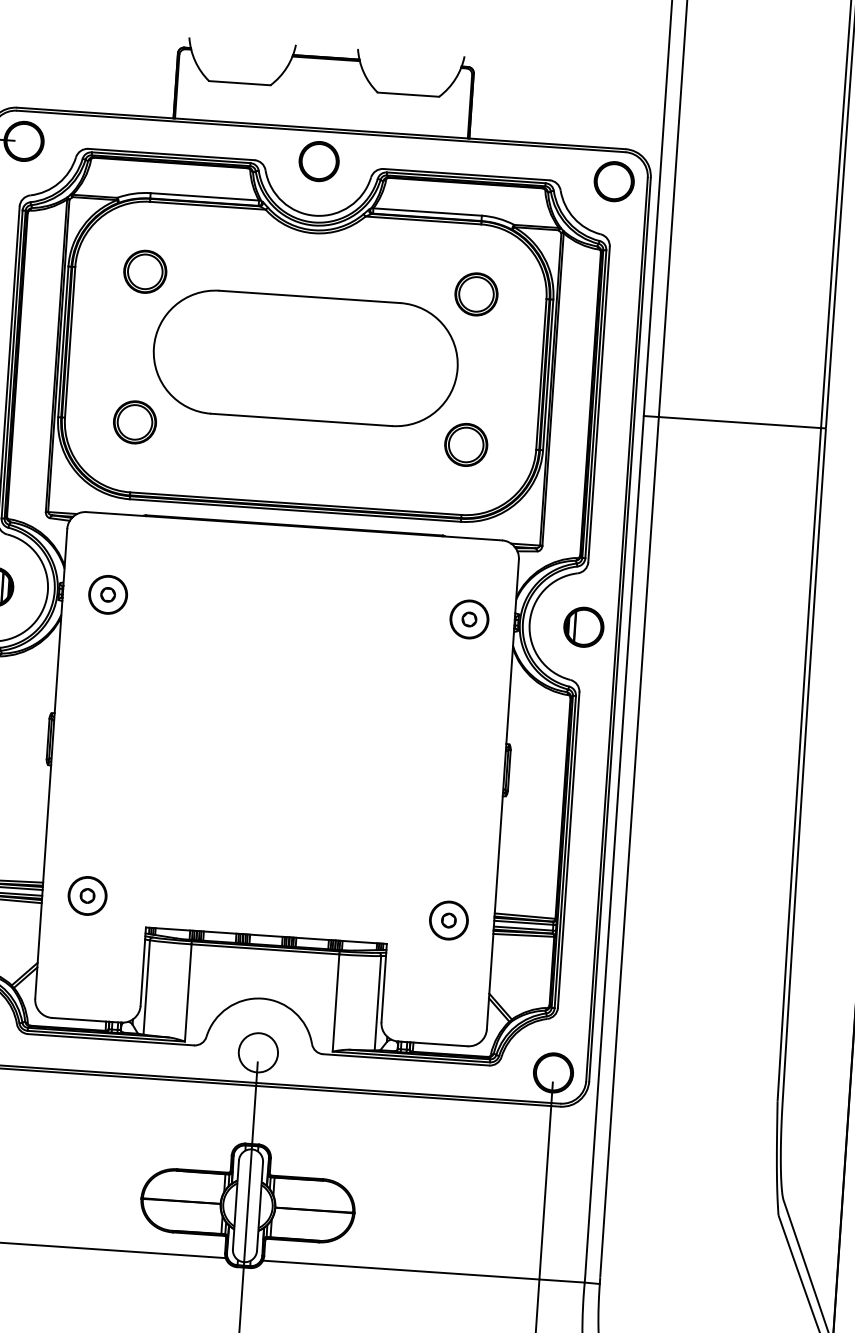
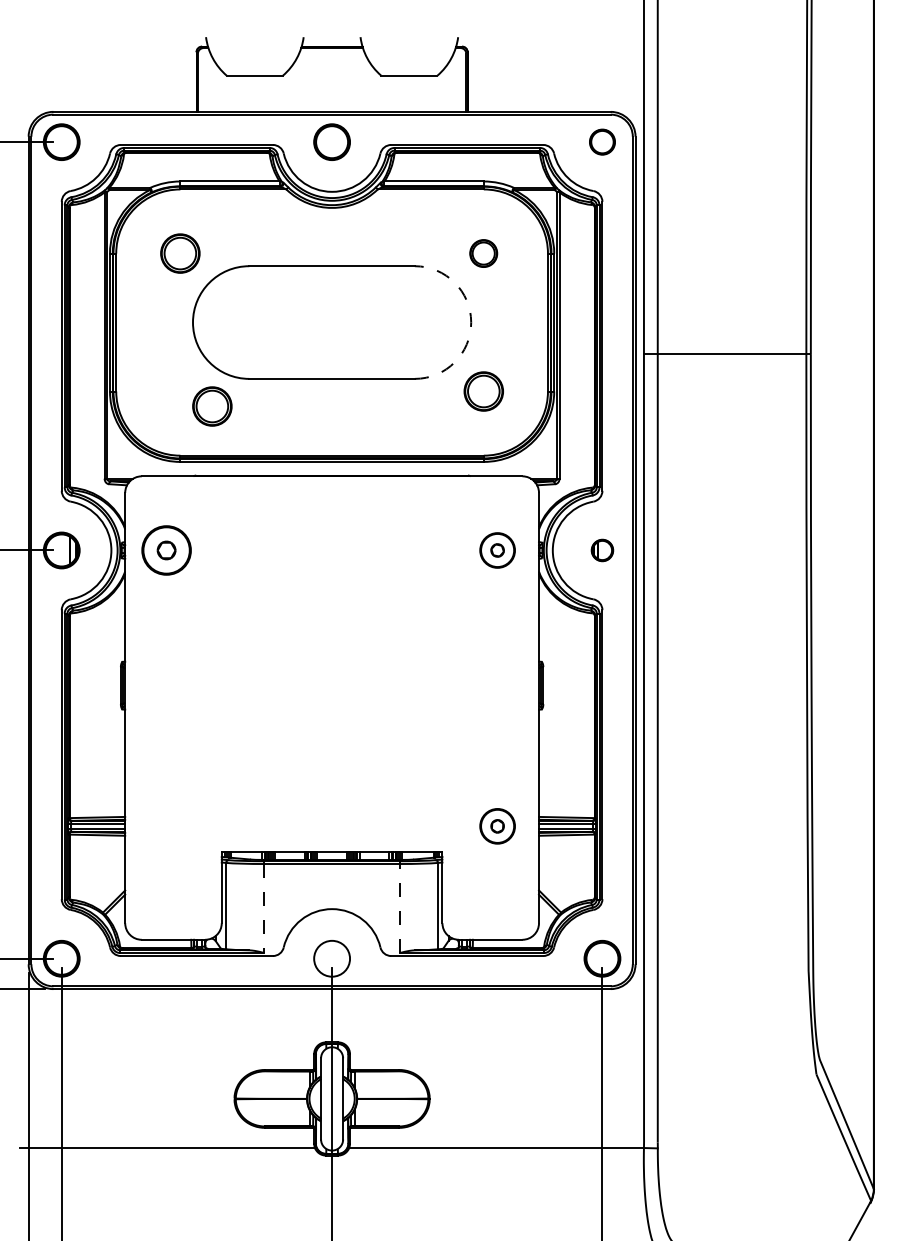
part: (614, 180) -> (602, 141), size x0.7
part: (476, 294) -> (483, 253), size x0.7
arc: (457, 368) -> (471, 322), solid -> dashed
part: (135, 422) -> (212, 406), moved
part: (108, 594) -> (166, 550), size x1.4
part: (583, 627) -> (602, 550), size x0.6
part: (87, 896) -> (166, 826), removed
line: (188, 992) -> (264, 908), solid -> dashed
line: (335, 1002) -> (399, 908), solid -> dashed

